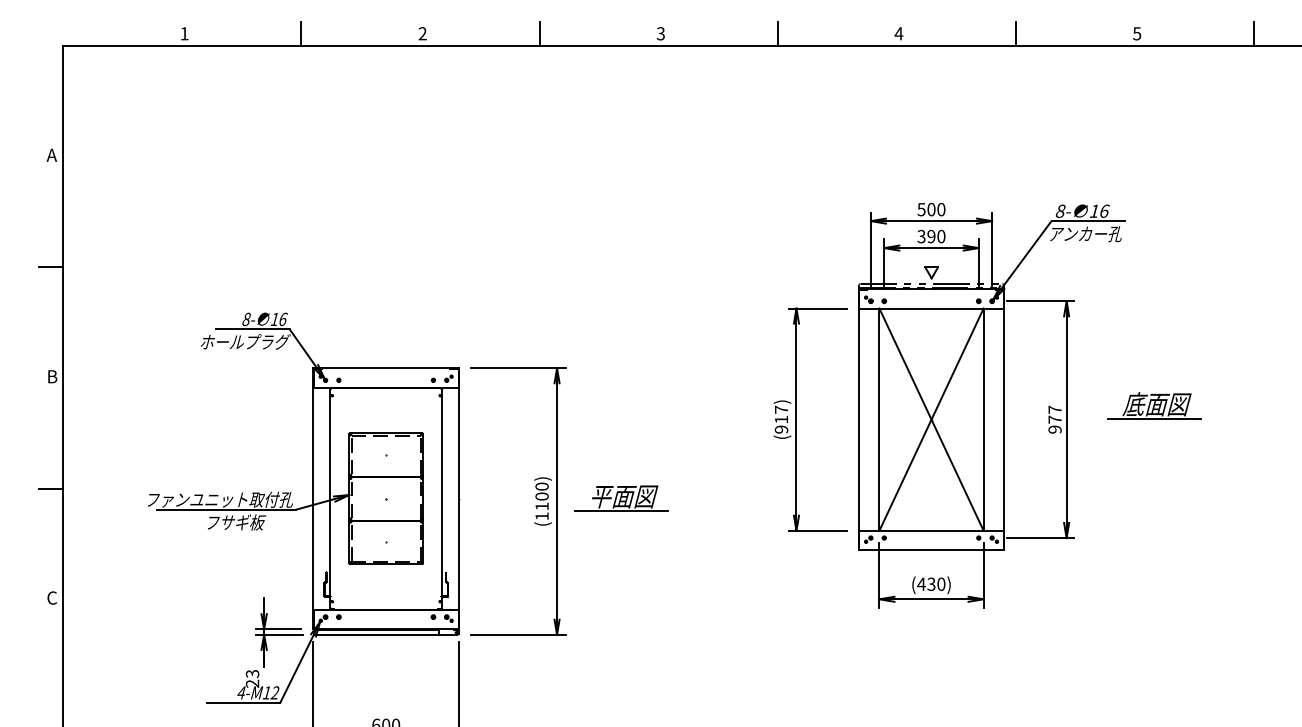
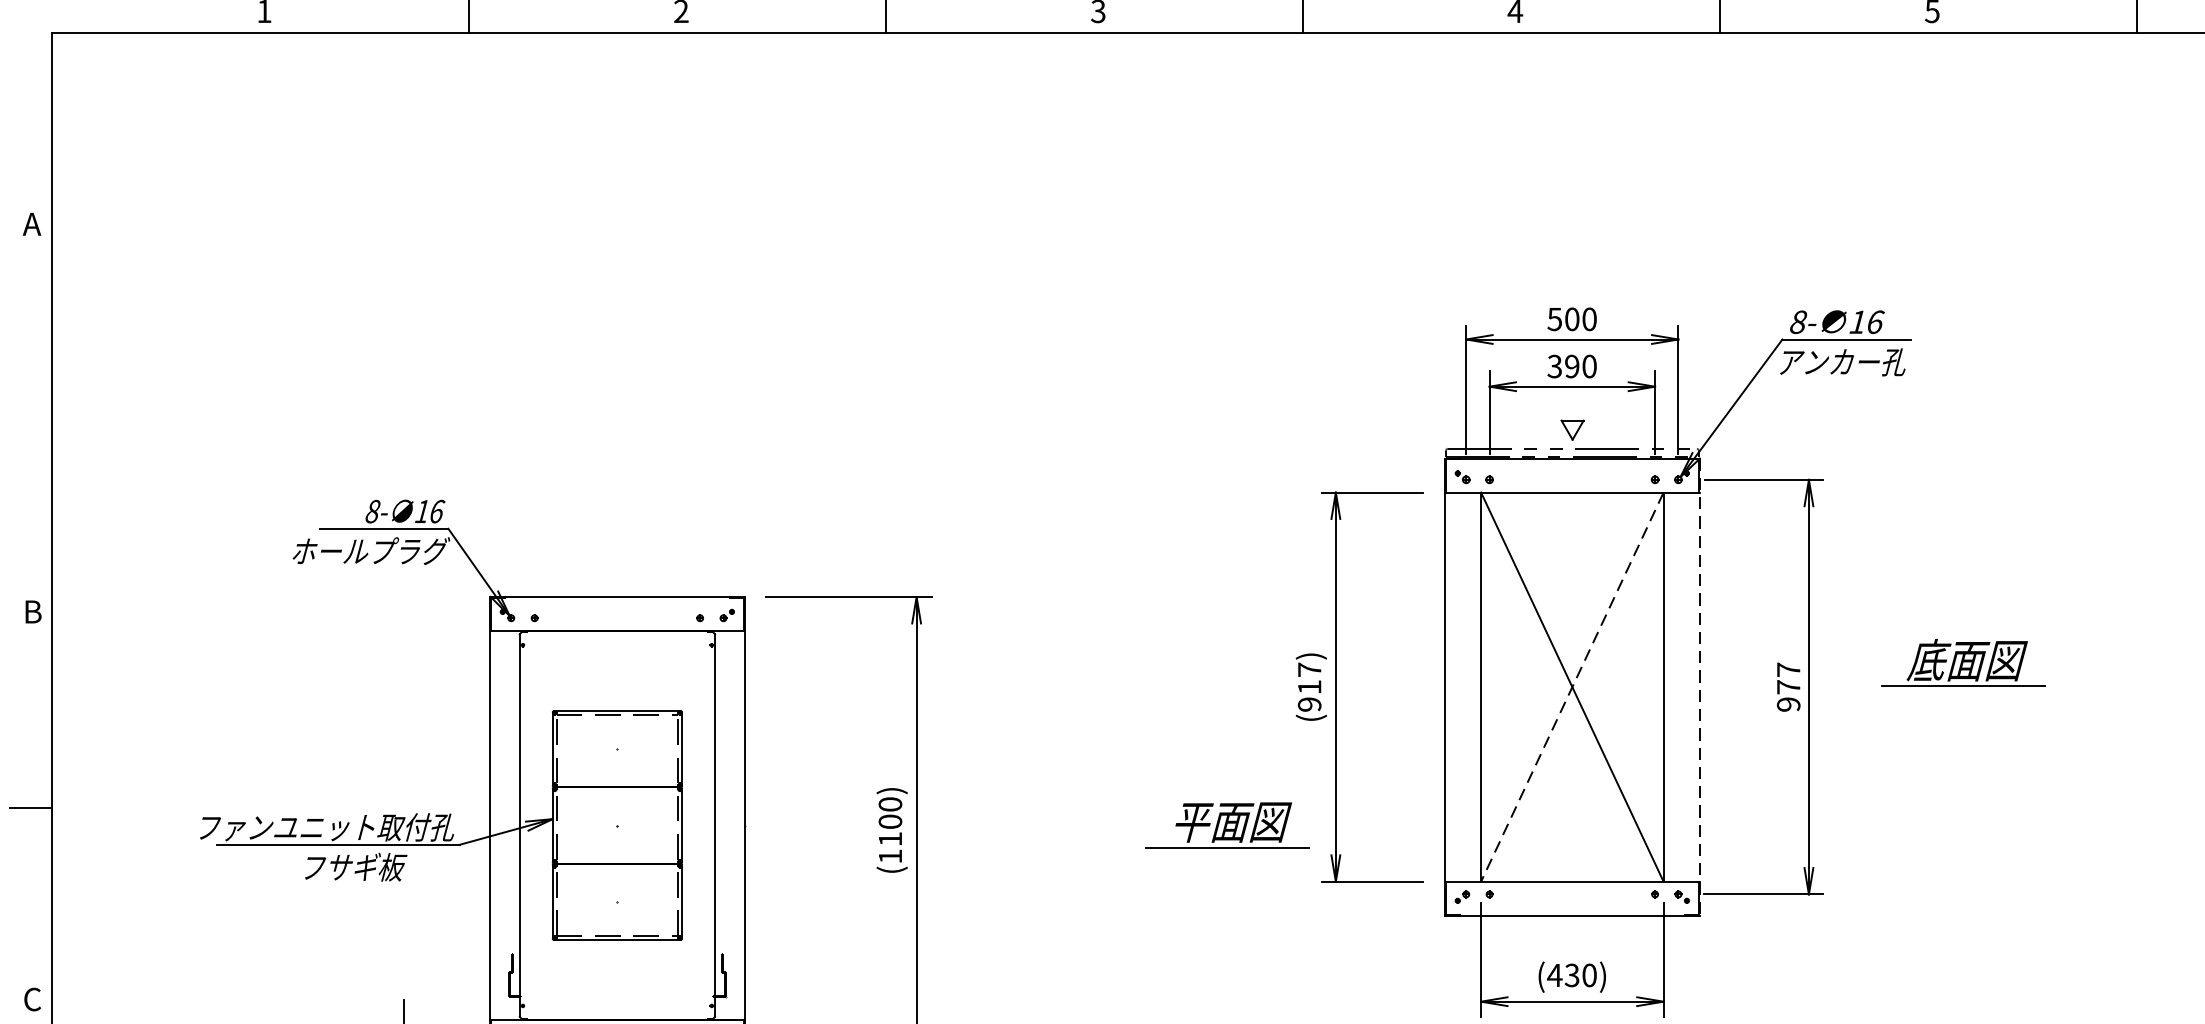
line: (51, 267) -> (31, 420), removed
line: (931, 419) -> (1572, 686), solid -> dashed
line: (1004, 419) -> (1700, 686), solid -> dashed
part: (621, 498) -> (1227, 825), moved

